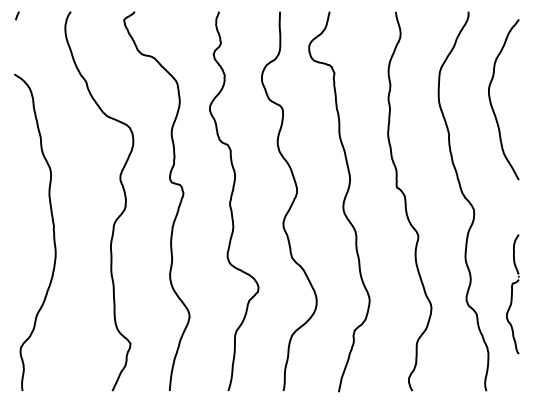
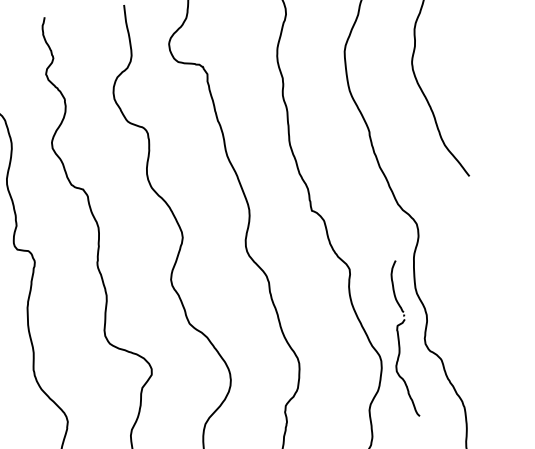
part: (512, 294) -> (399, 340), moved

